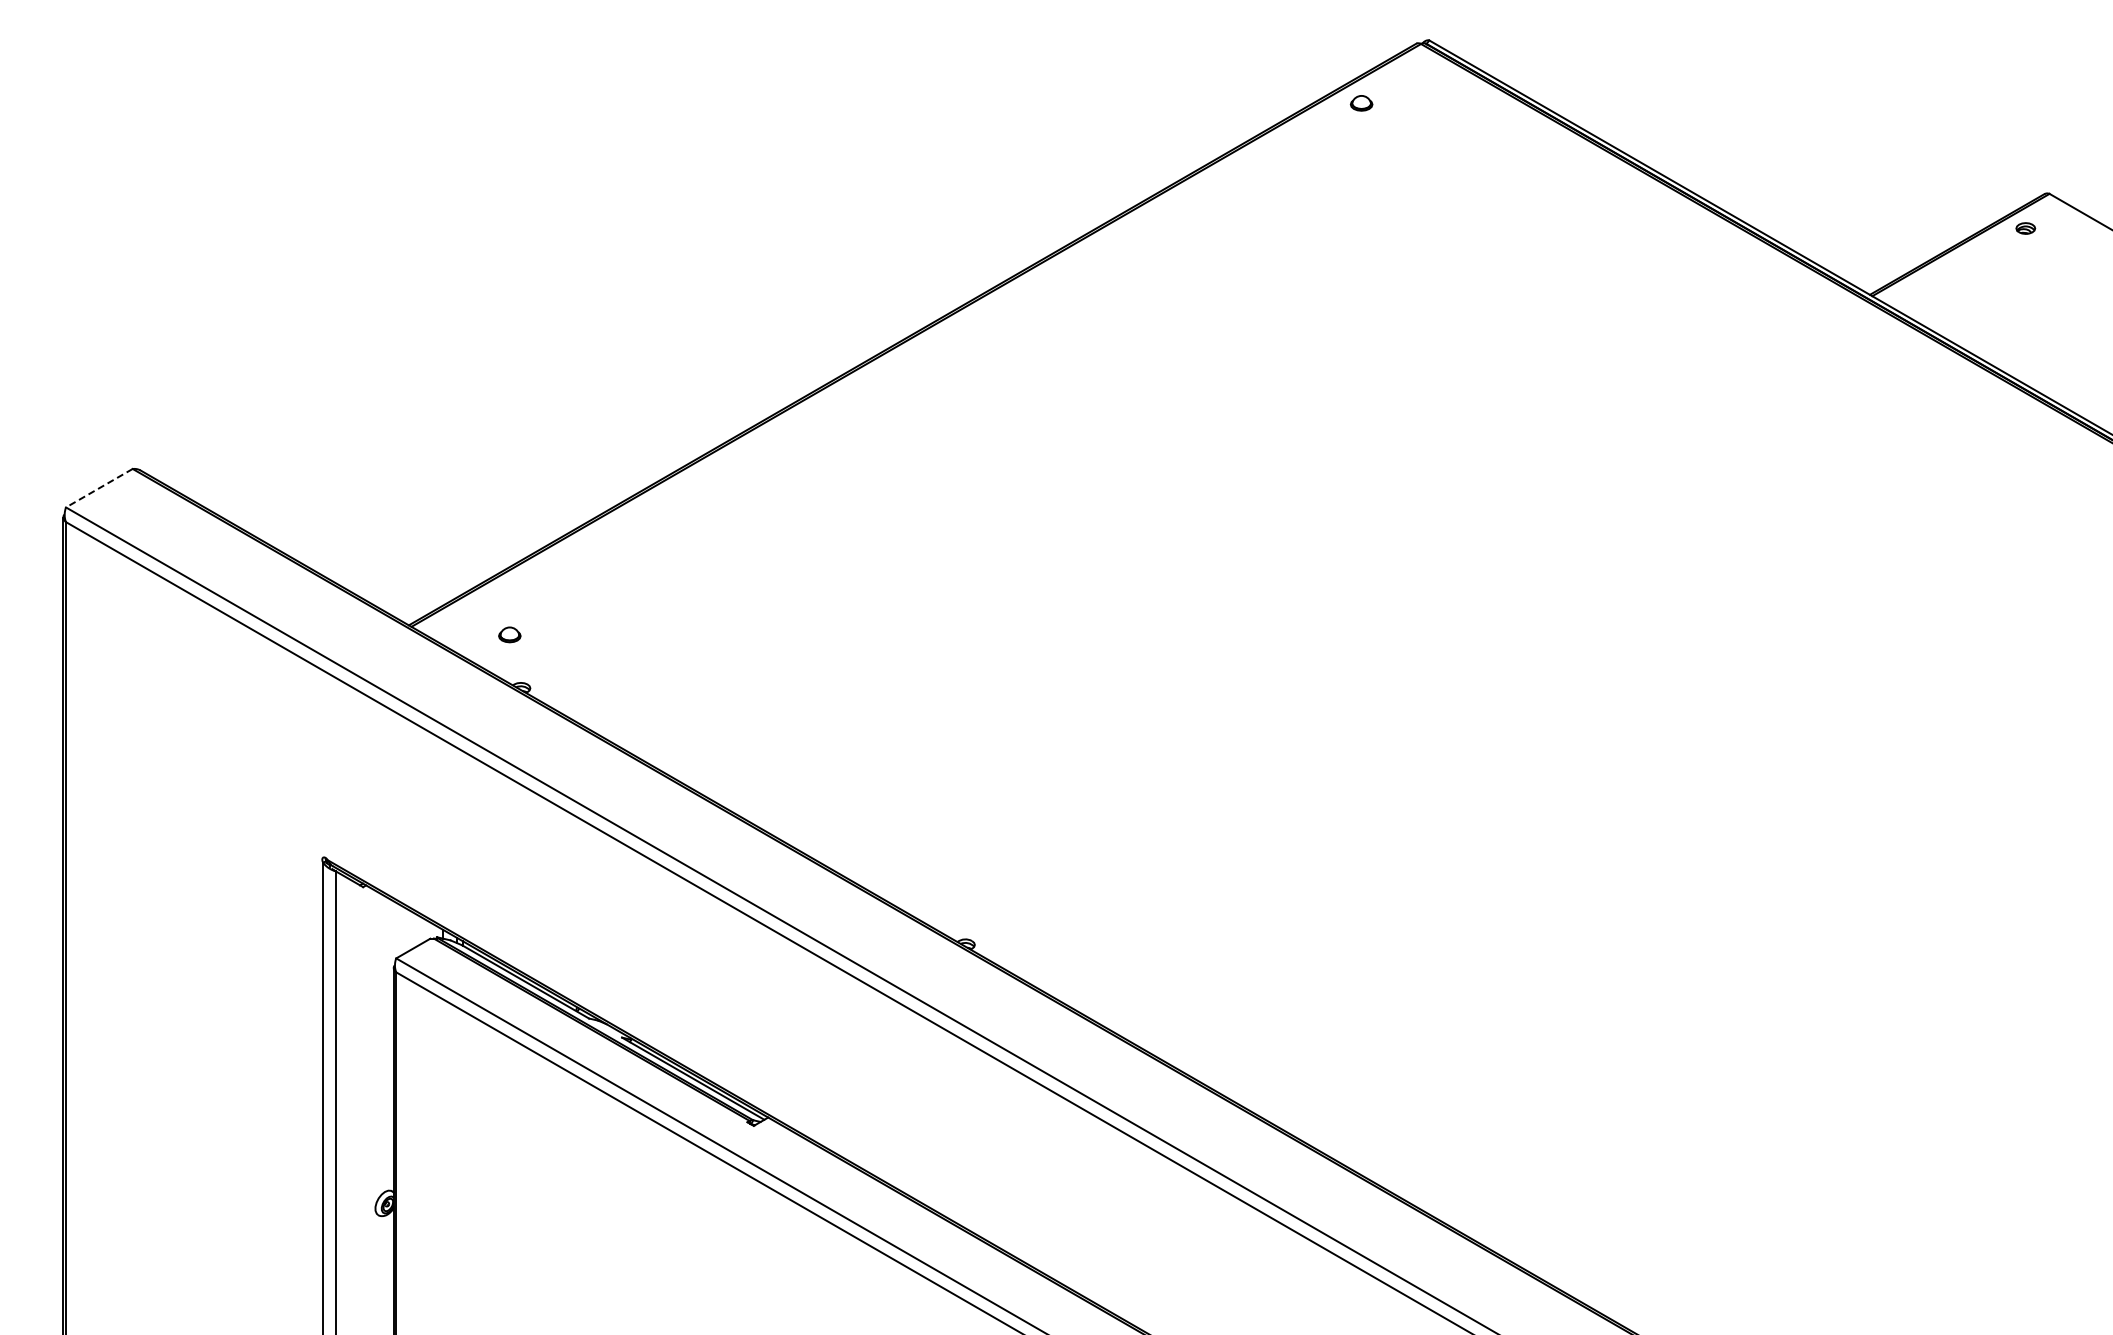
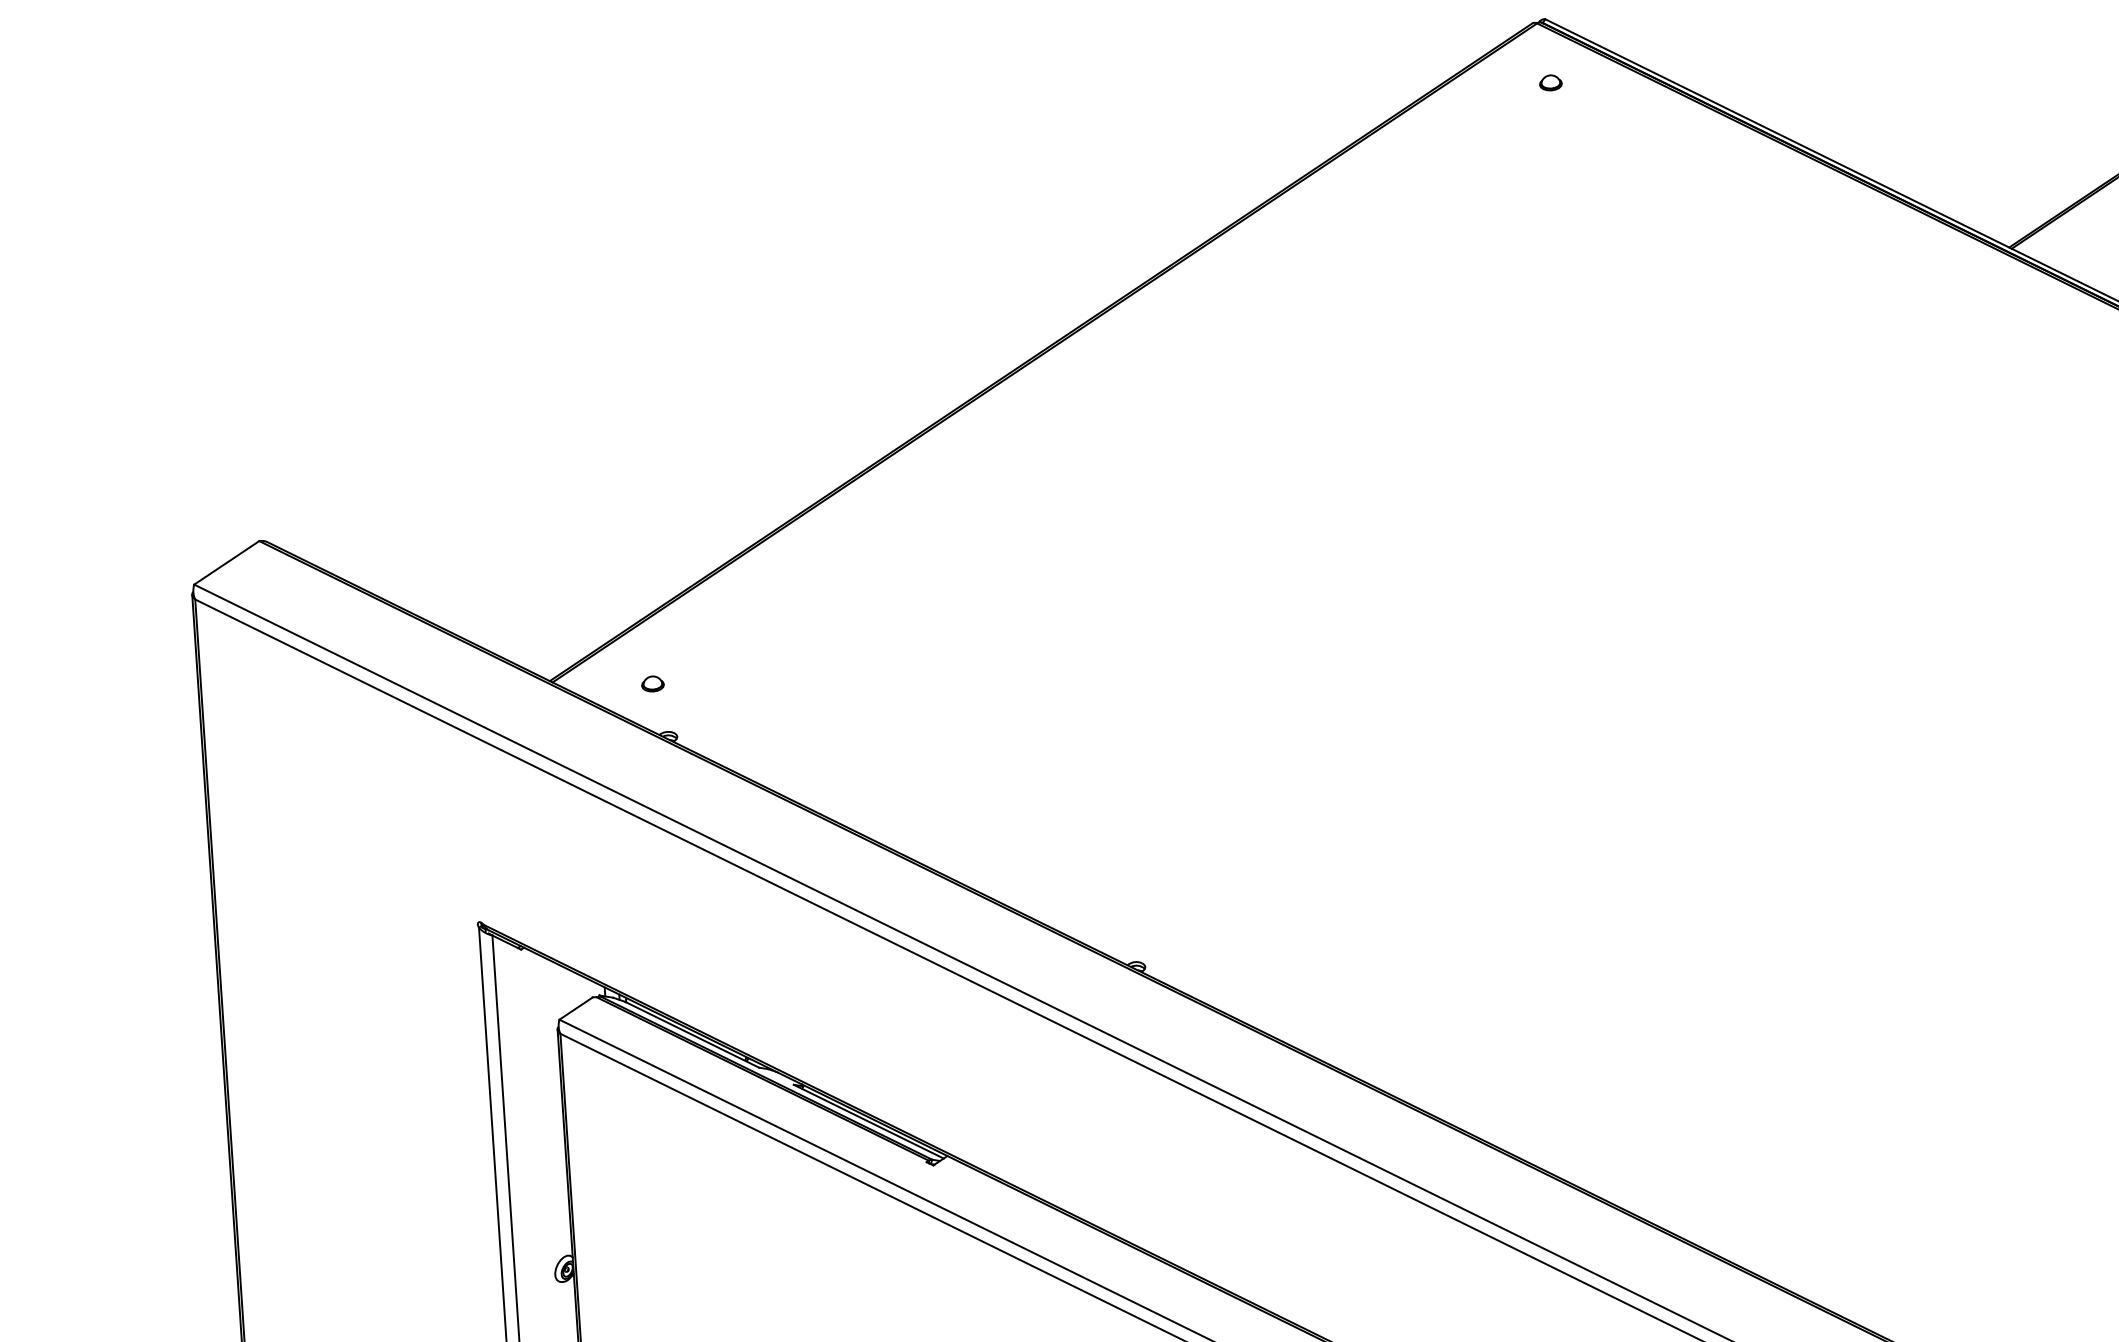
part: (1361, 103) -> (1550, 83), moved
line: (98, 488) -> (225, 563), dashed -> solid

